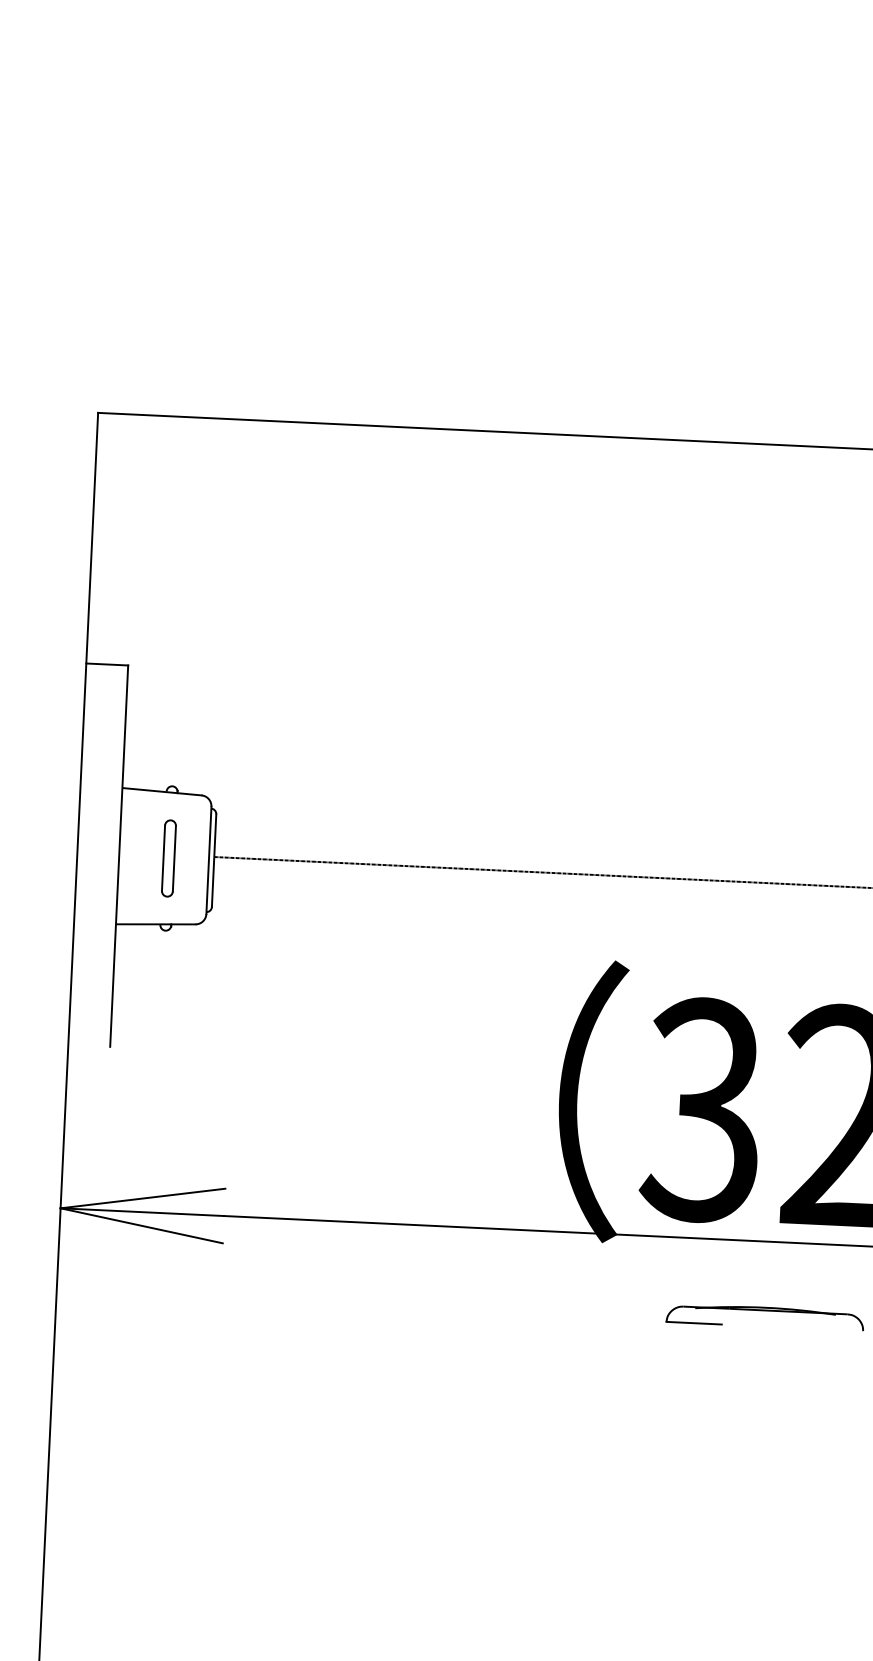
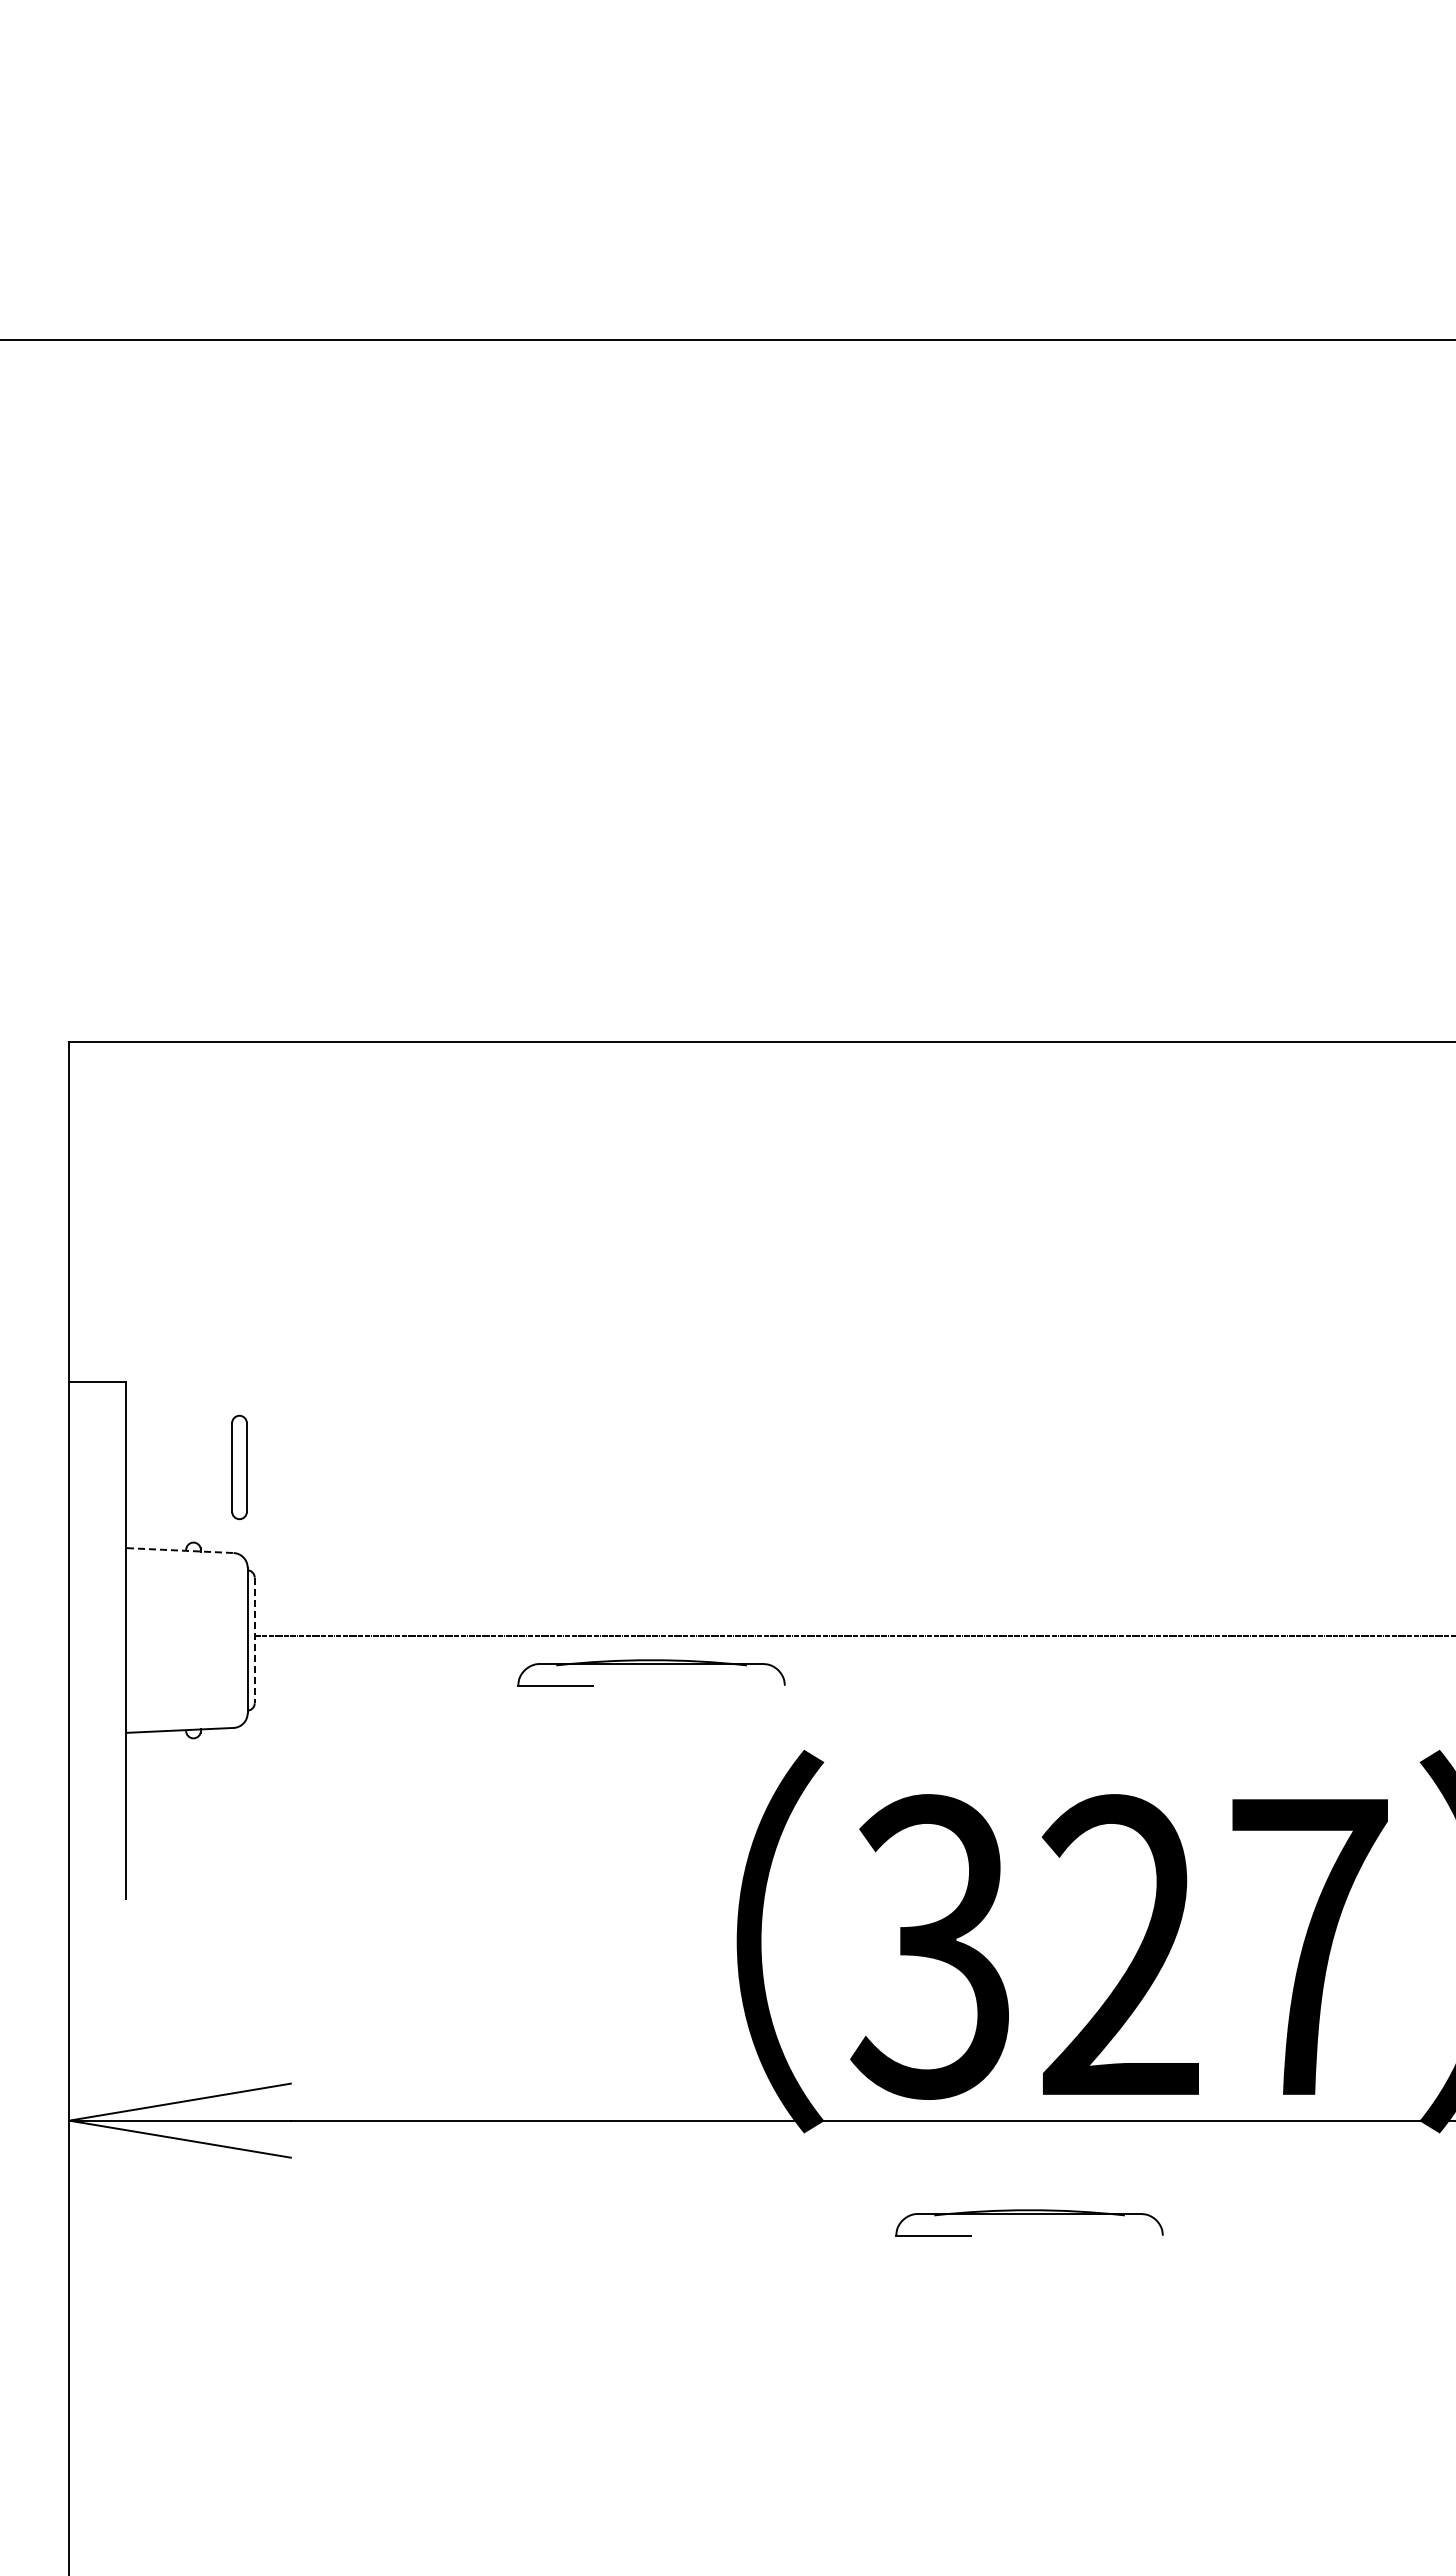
line: (162, 791) -> (180, 1550), solid -> dashed
part: (168, 858) -> (239, 1467), moved
line: (213, 860) -> (254, 1640), solid -> dashed
part: (505, 892) -> (651, 1664), added

